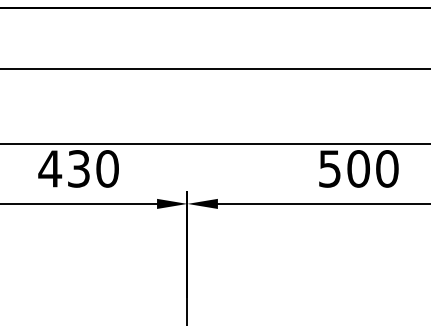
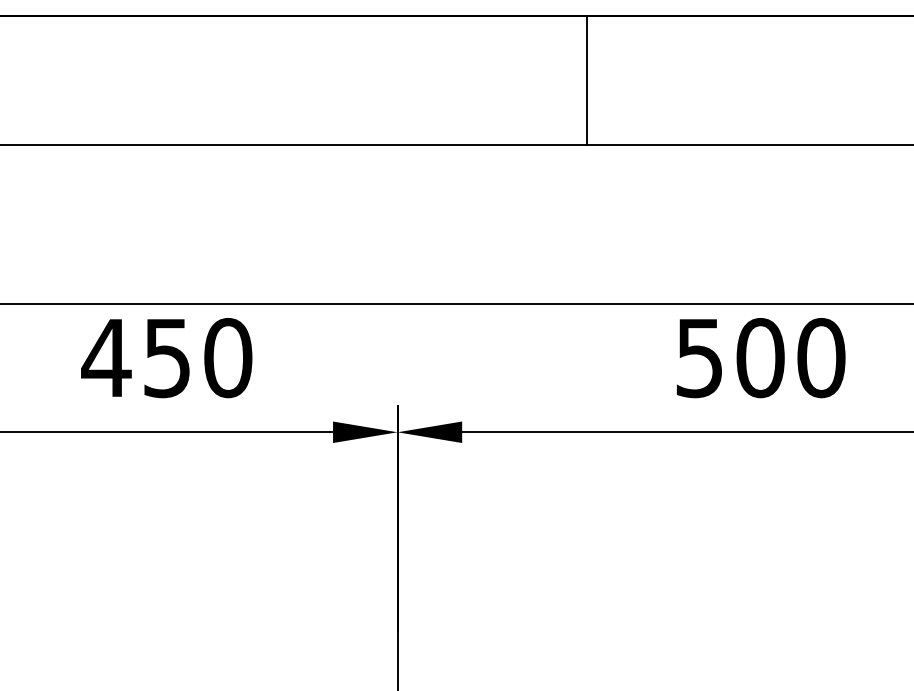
line: (276, 37) -> (586, 79), added
text: (78, 168) -> (166, 357), 430 -> 450

